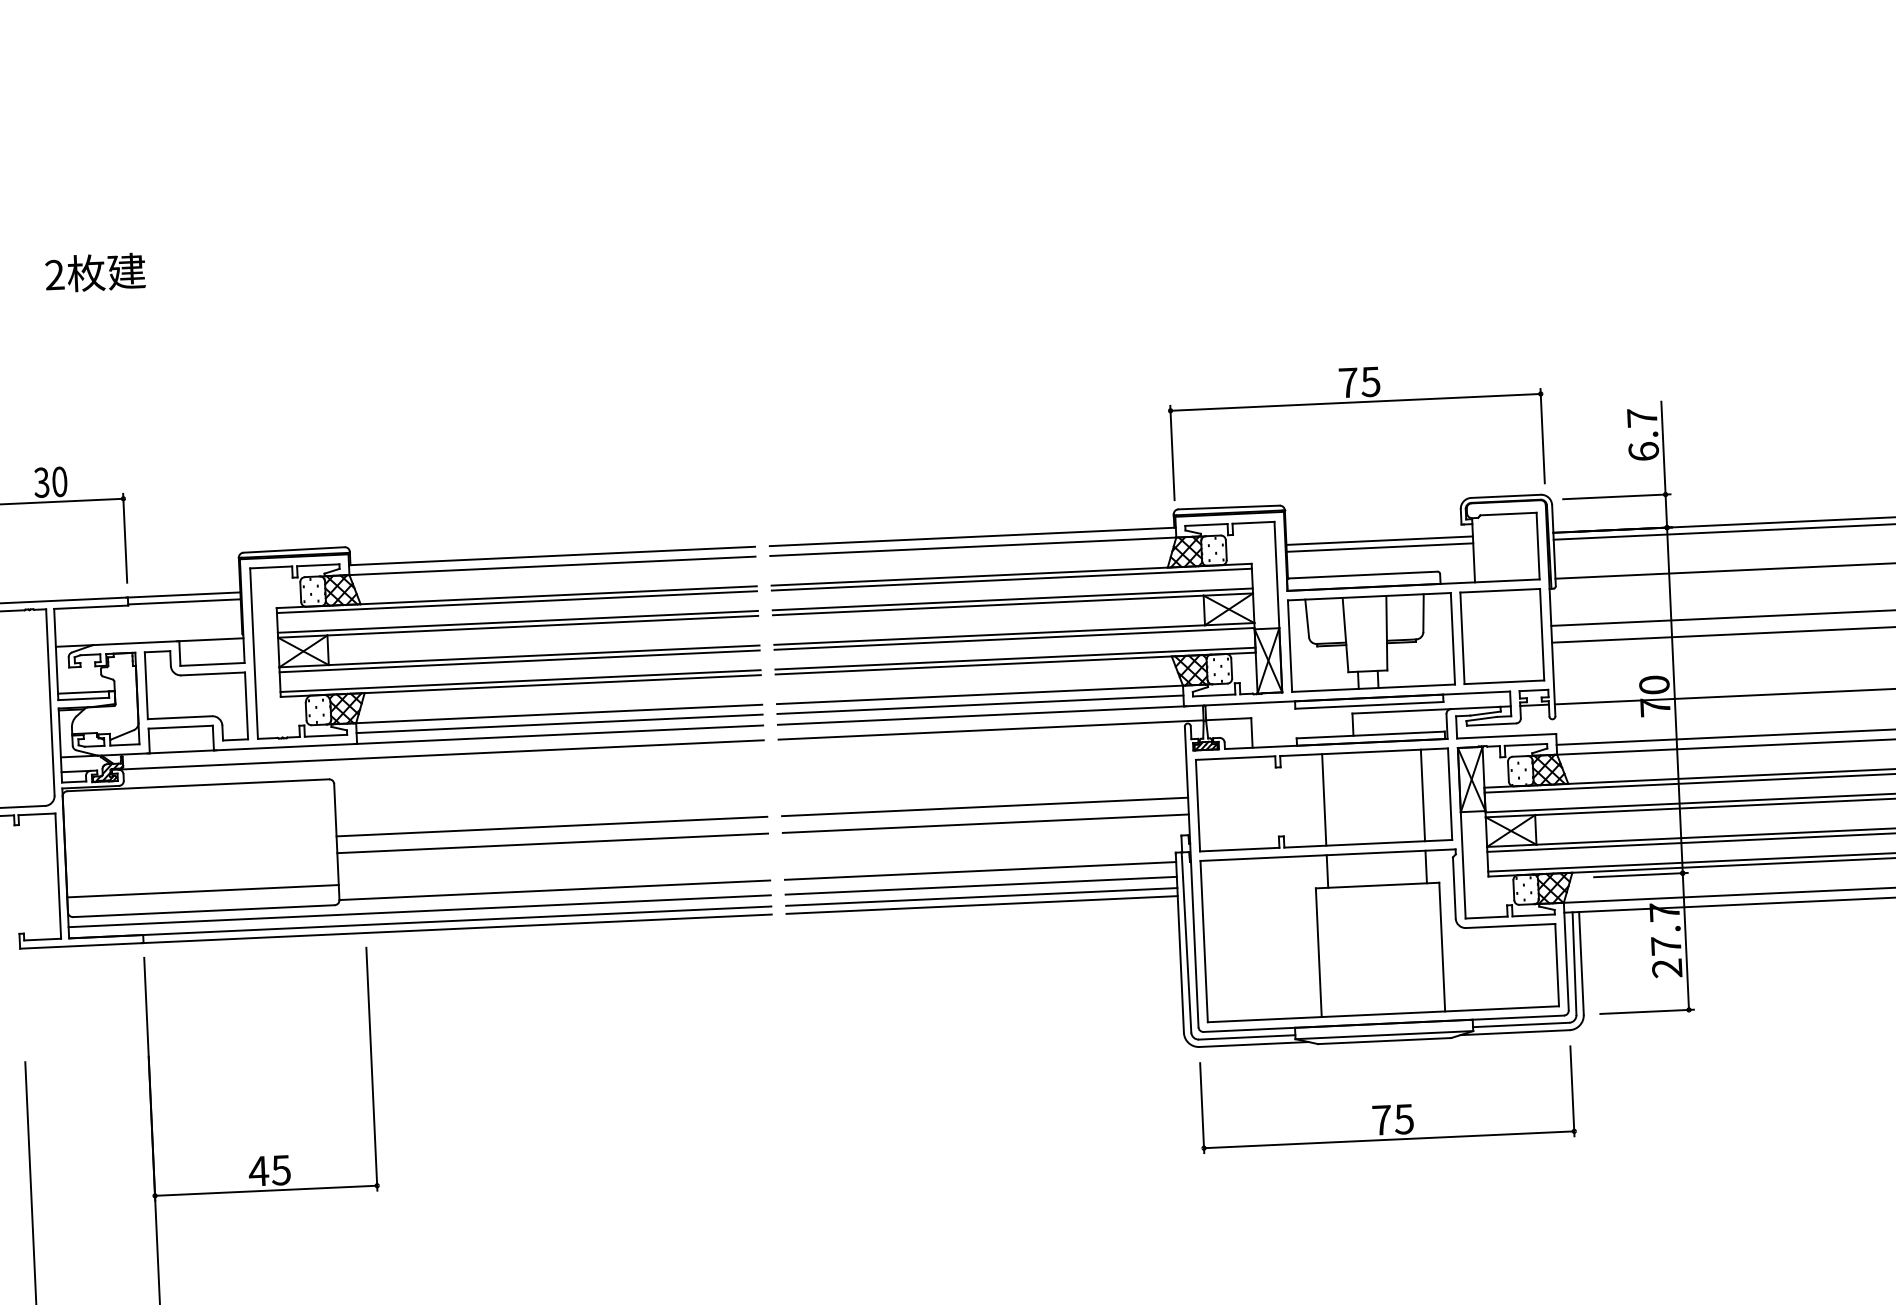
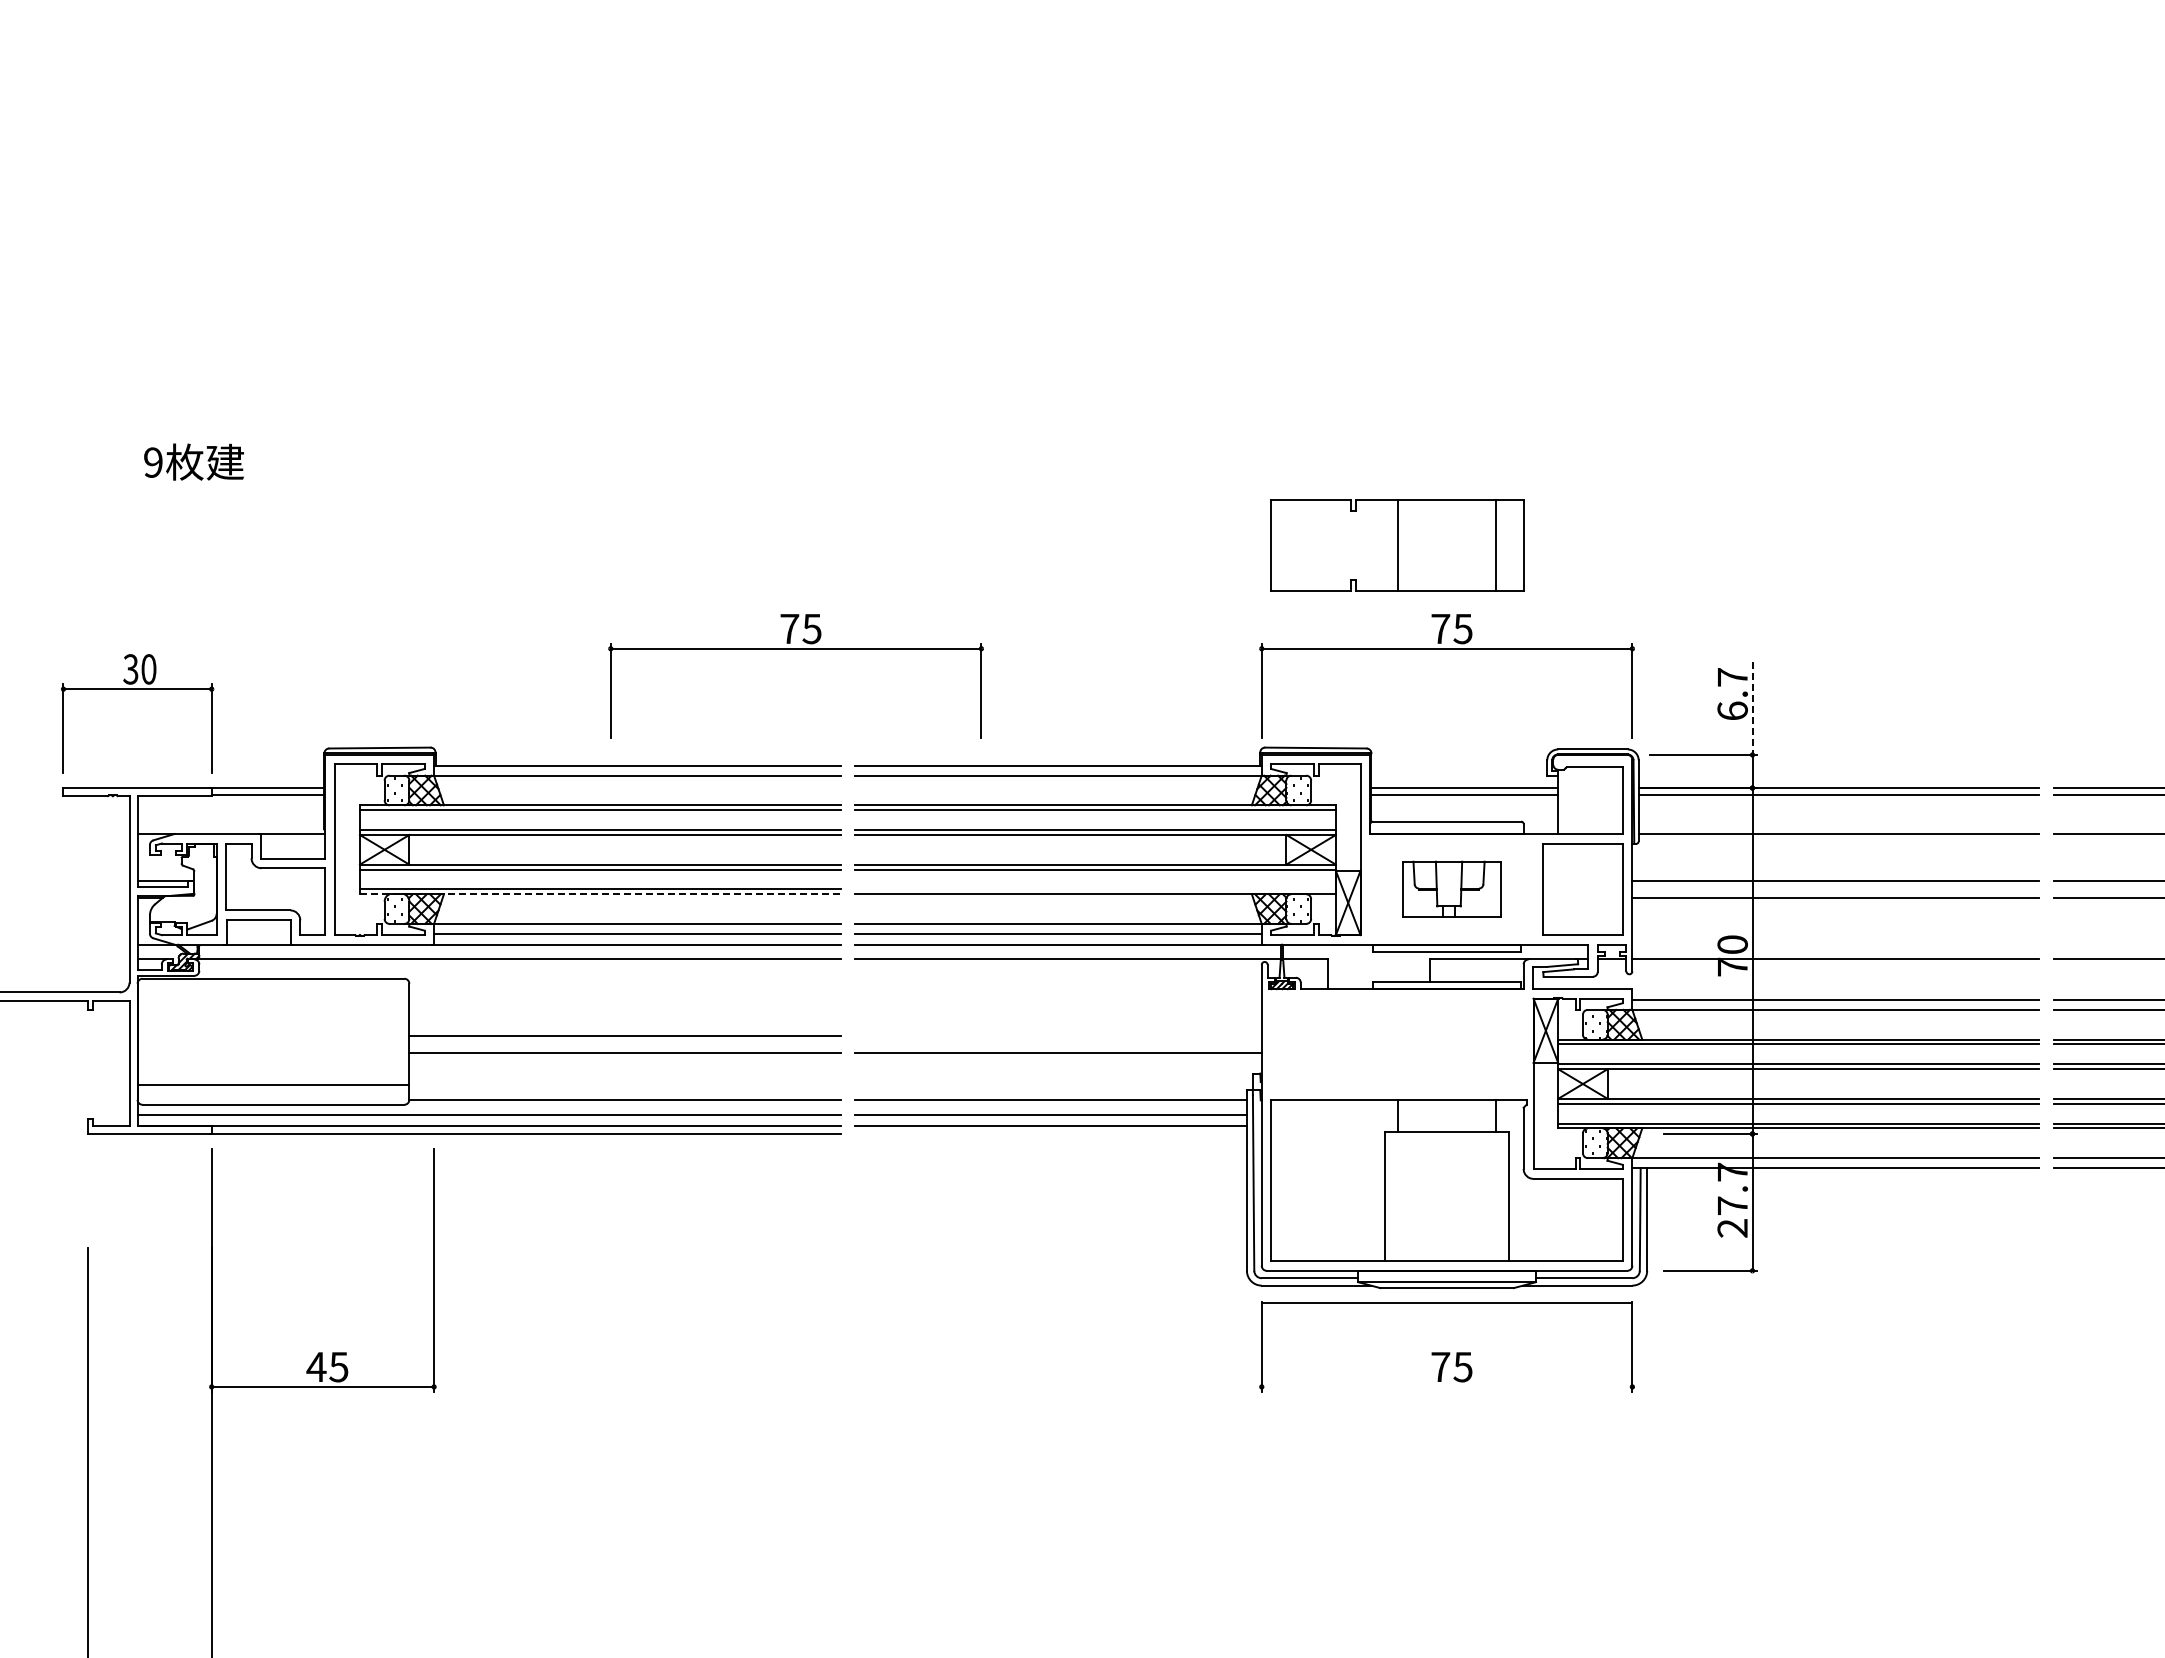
text: (54, 274) -> (153, 462), 2 -> 9
part: (704, 432) -> (795, 649), added
line: (1663, 448) -> (1752, 708), solid -> dashed
part: (1370, 641) -> (1451, 888), size x0.6
line: (1015, 658) -> (1095, 889), removed
line: (521, 686) -> (600, 894), solid -> dashed
part: (1324, 799) -> (1397, 545), moved
line: (985, 807) -> (1058, 1036), removed
line: (981, 904) -> (1050, 1133), removed
line: (1388, 1139) -> (1446, 1302), moved

